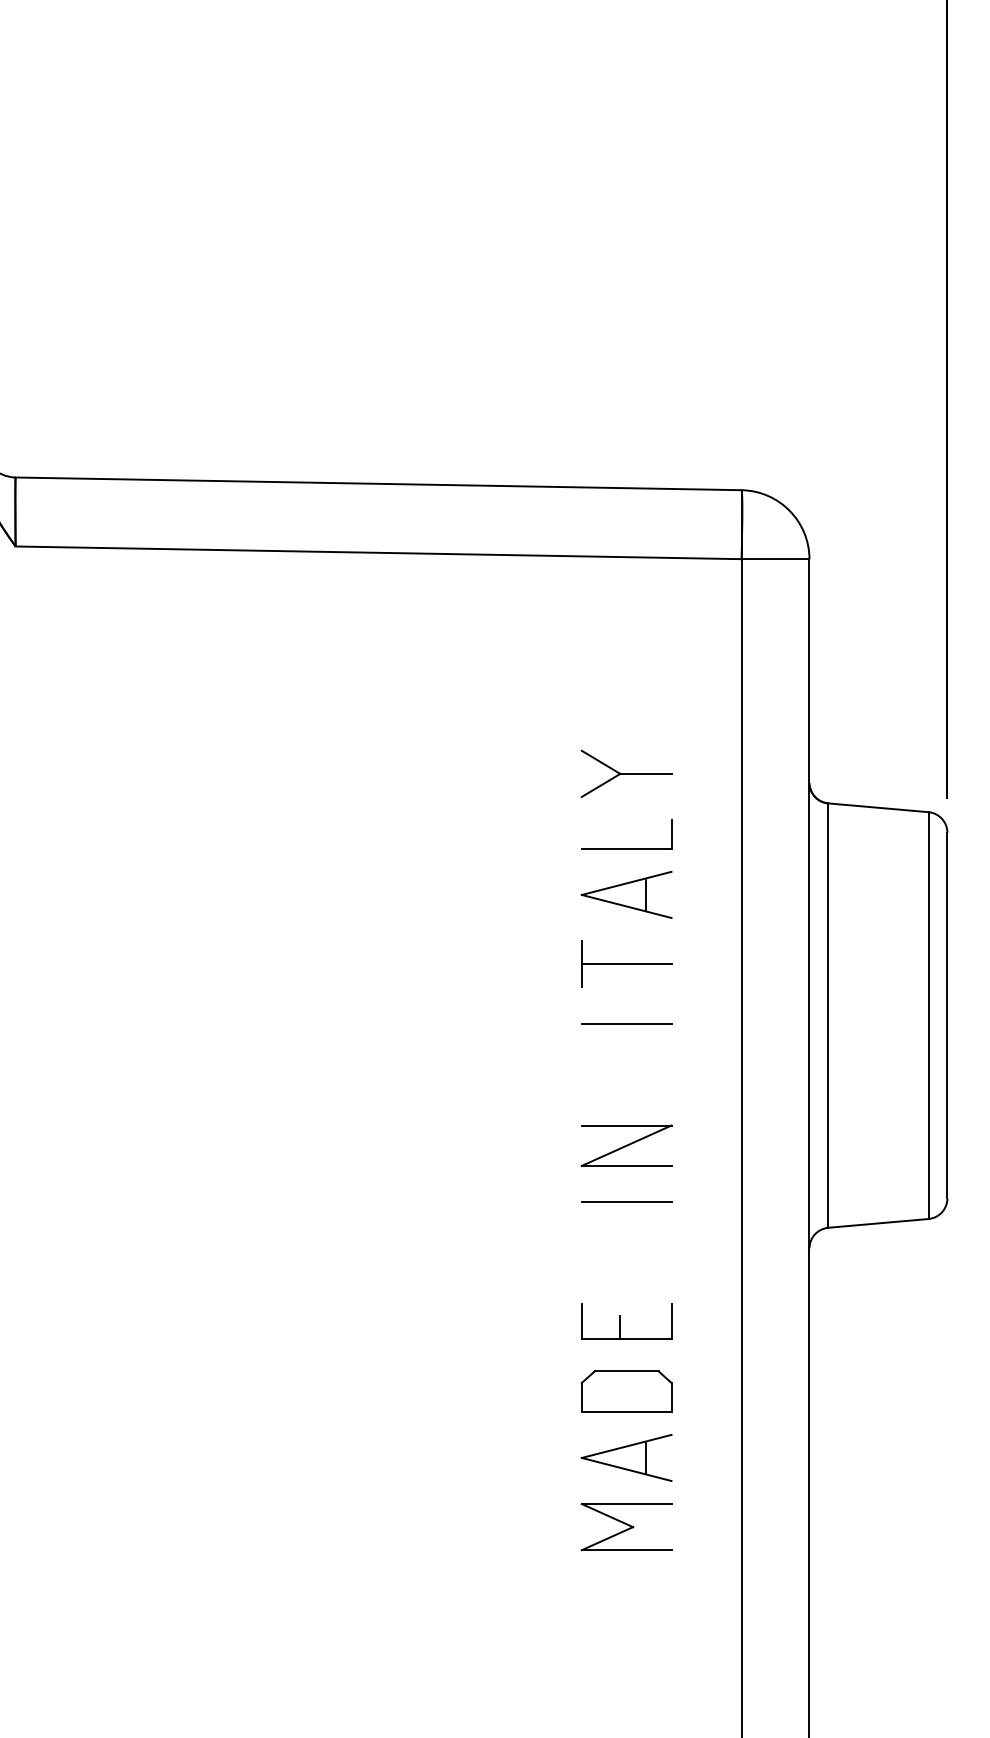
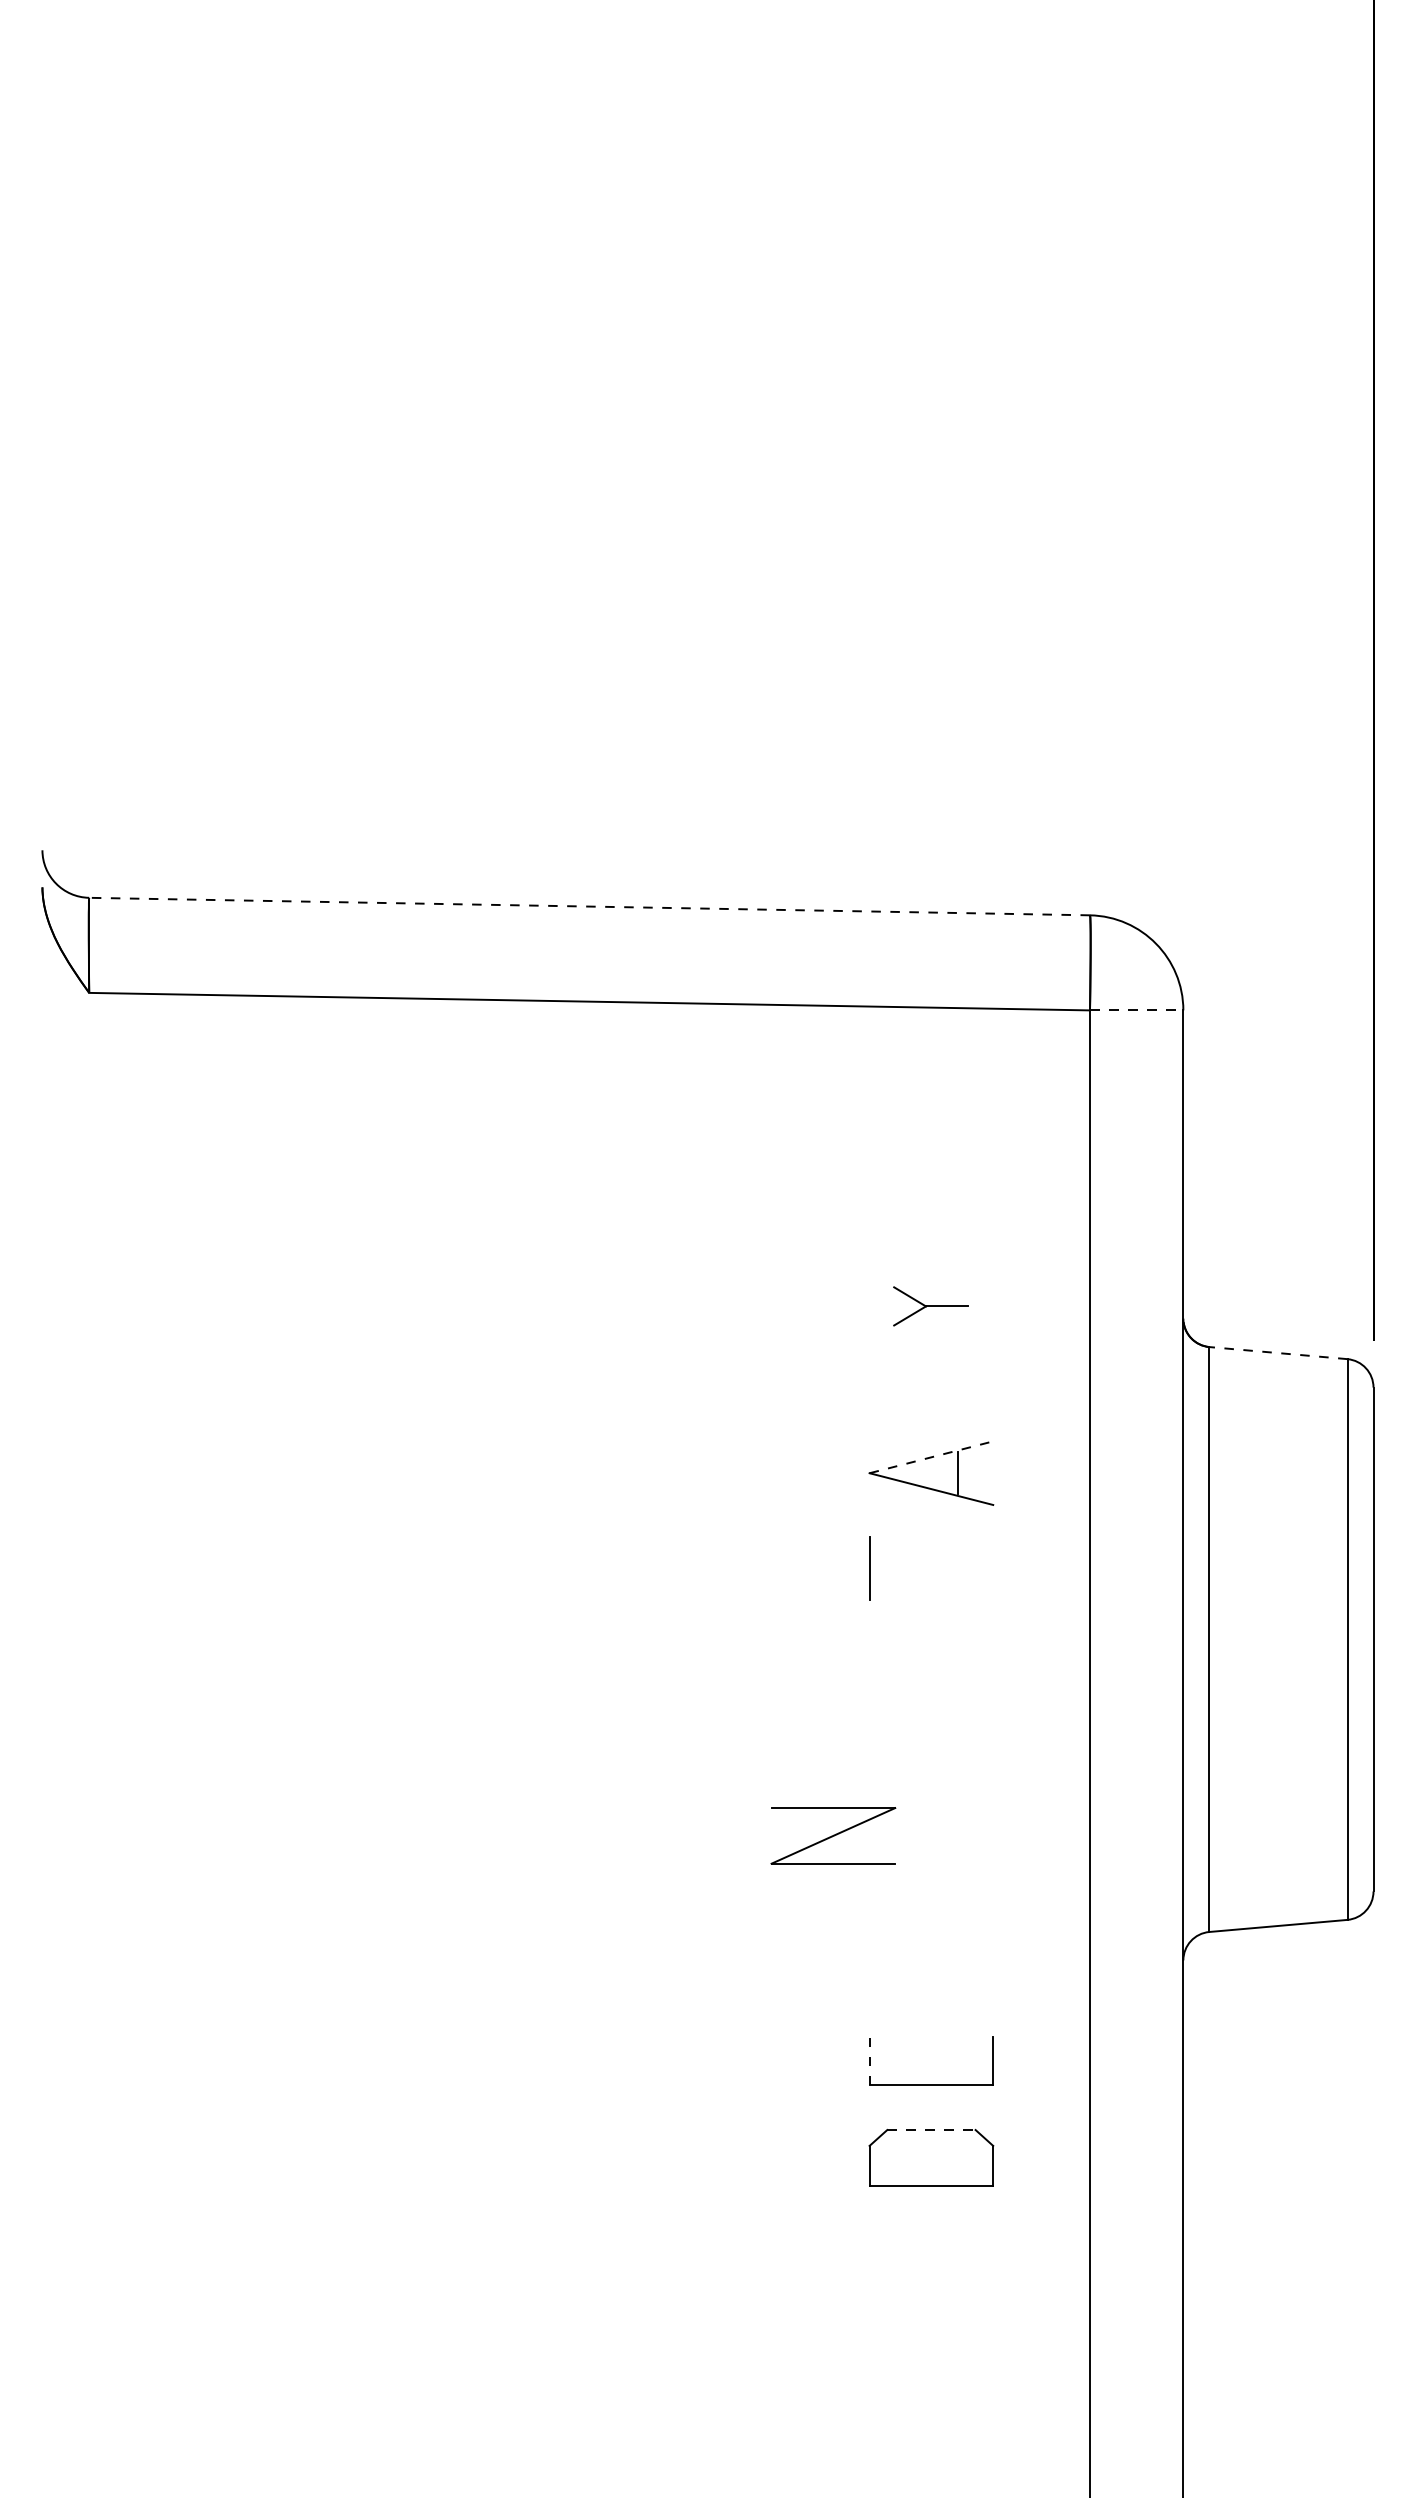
line: (378, 483) -> (589, 906), solid -> dashed
line: (775, 559) -> (1136, 1010), solid -> dashed
part: (626, 773) -> (930, 1306), size x0.6
line: (877, 808) -> (1277, 1353), solid -> dashed
part: (626, 848) -> (931, 1409), removed
line: (626, 883) -> (931, 1457), solid -> dashed
line: (626, 964) -> (931, 1568), removed
line: (626, 1023) -> (931, 1650), removed
part: (626, 1145) -> (833, 1835), moved
line: (626, 1202) -> (931, 1896), removed
line: (581, 1321) -> (869, 2061), solid -> dashed
line: (620, 1327) -> (922, 2069), removed
line: (626, 1371) -> (931, 2130), solid -> dashed
part: (626, 1457) -> (931, 2248), removed
part: (626, 1527) -> (930, 2344), removed

